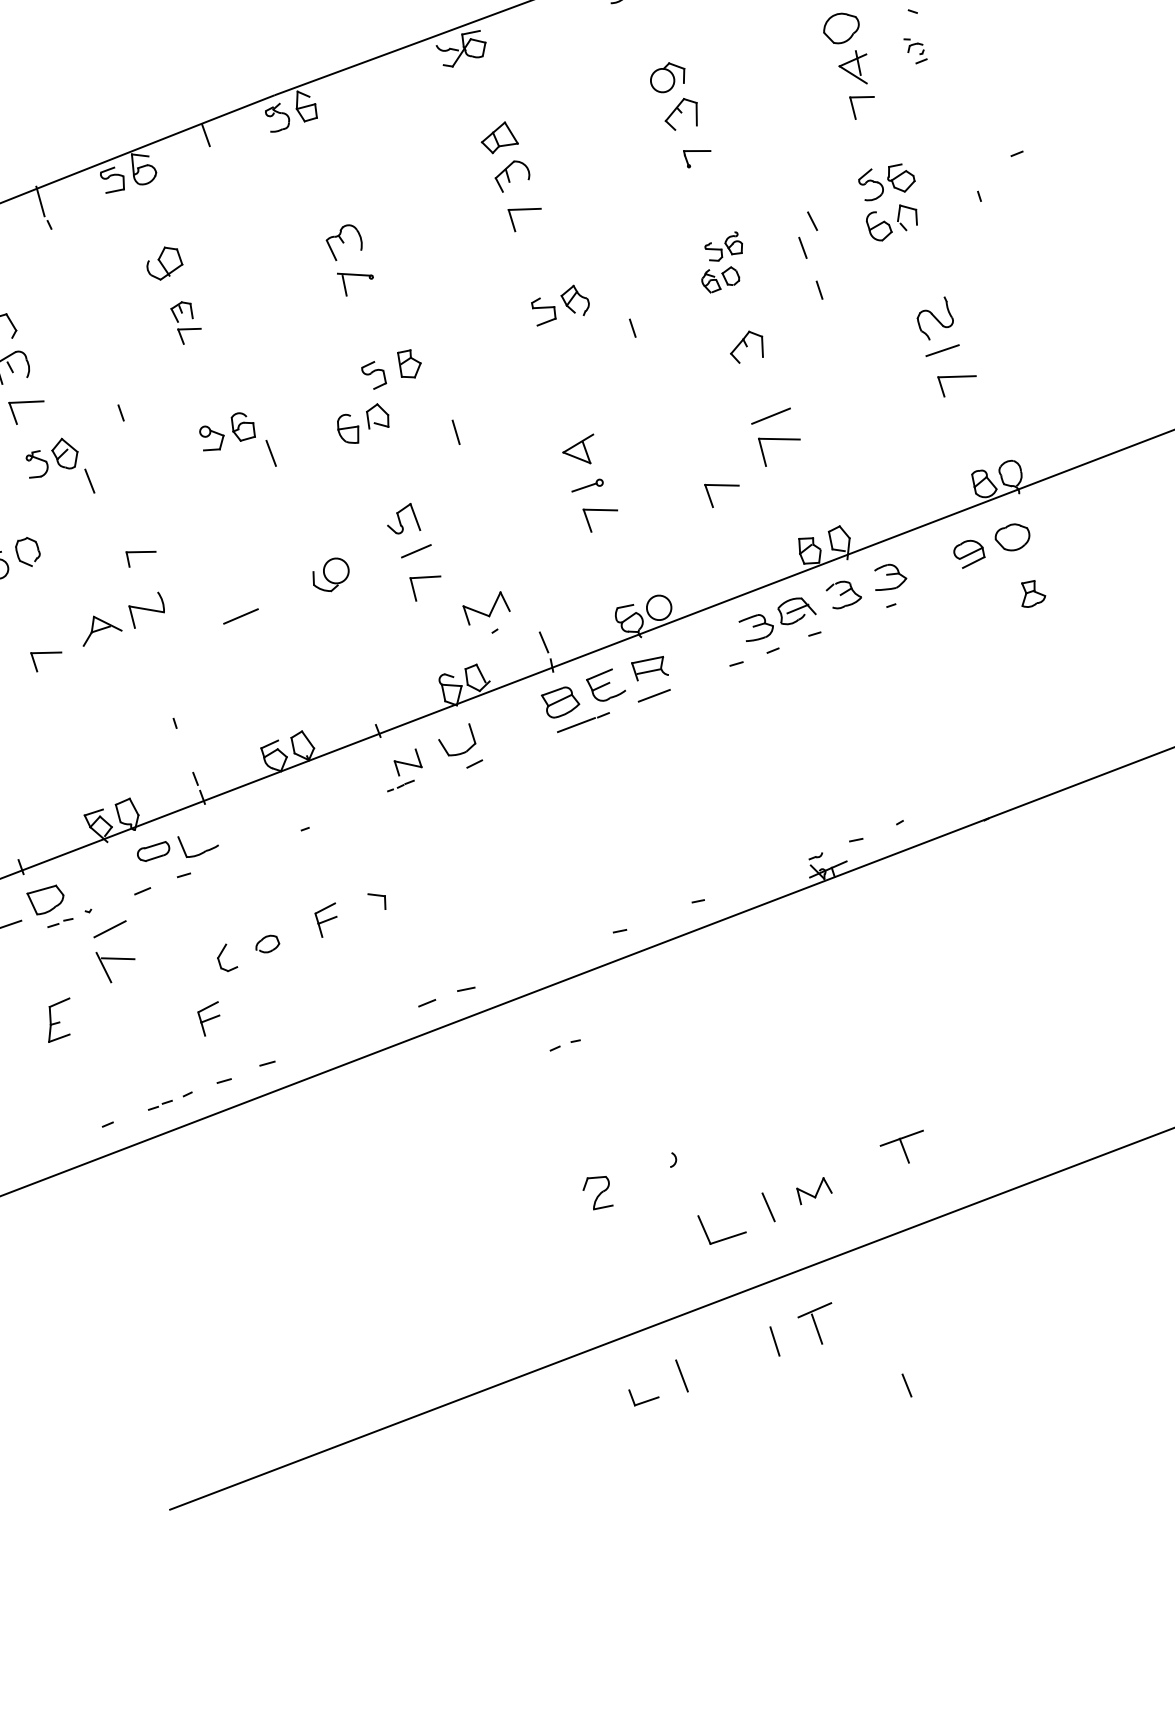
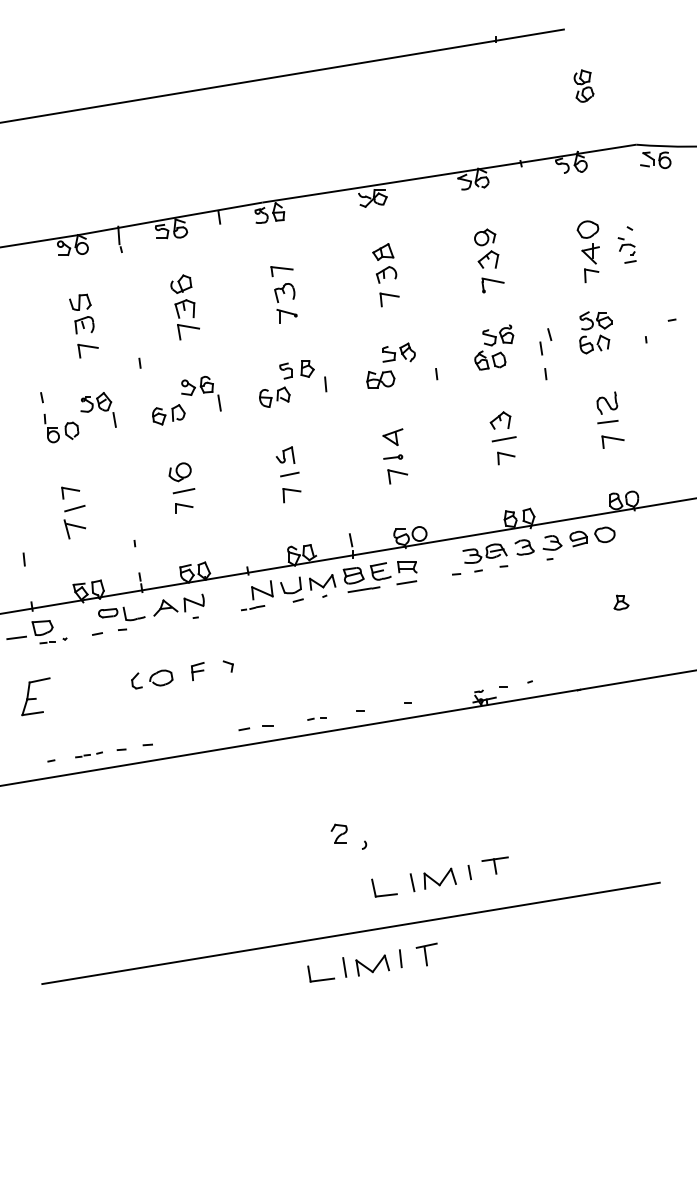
part: (914, 50) -> (626, 250), size x1.67
part: (697, 157) -> (492, 285), size x1.43
part: (331, 206) -> (281, 271), added
part: (722, 262) -> (494, 347), size x1.43
part: (185, 321) -> (186, 319), size x1.67
part: (746, 346) -> (500, 420), moved
part: (538, 356) -> (380, 379), added
line: (455, 432) -> (325, 384), moved
part: (781, 448) -> (506, 458), size x0.71
part: (58, 468) -> (98, 409), moved
part: (187, 490) -> (168, 414), added
part: (722, 492) -> (468, 476), removed
part: (992, 544) -> (592, 536), moved
part: (142, 557) -> (184, 508), moved
part: (329, 575) -> (179, 472), moved
part: (1032, 593) -> (621, 602), moved
part: (487, 613) -> (322, 585), moved
part: (120, 618) -> (178, 604), moved
part: (403, 769) -> (257, 595), size x1.43
part: (267, 943) -> (161, 677), size x1.67
part: (114, 953) -> (74, 522), moved
part: (58, 1019) -> (35, 696), size x1.67
part: (209, 1019) -> (120, 713), removed
part: (564, 1045) -> (316, 718), moved
part: (813, 1190) -> (439, 878), size x1.67
part: (596, 1192) -> (338, 833), moved
part: (728, 1362) -> (372, 965), added
line: (906, 1385) -> (469, 872), moved
part: (644, 1394) -> (321, 973), size x1.67

